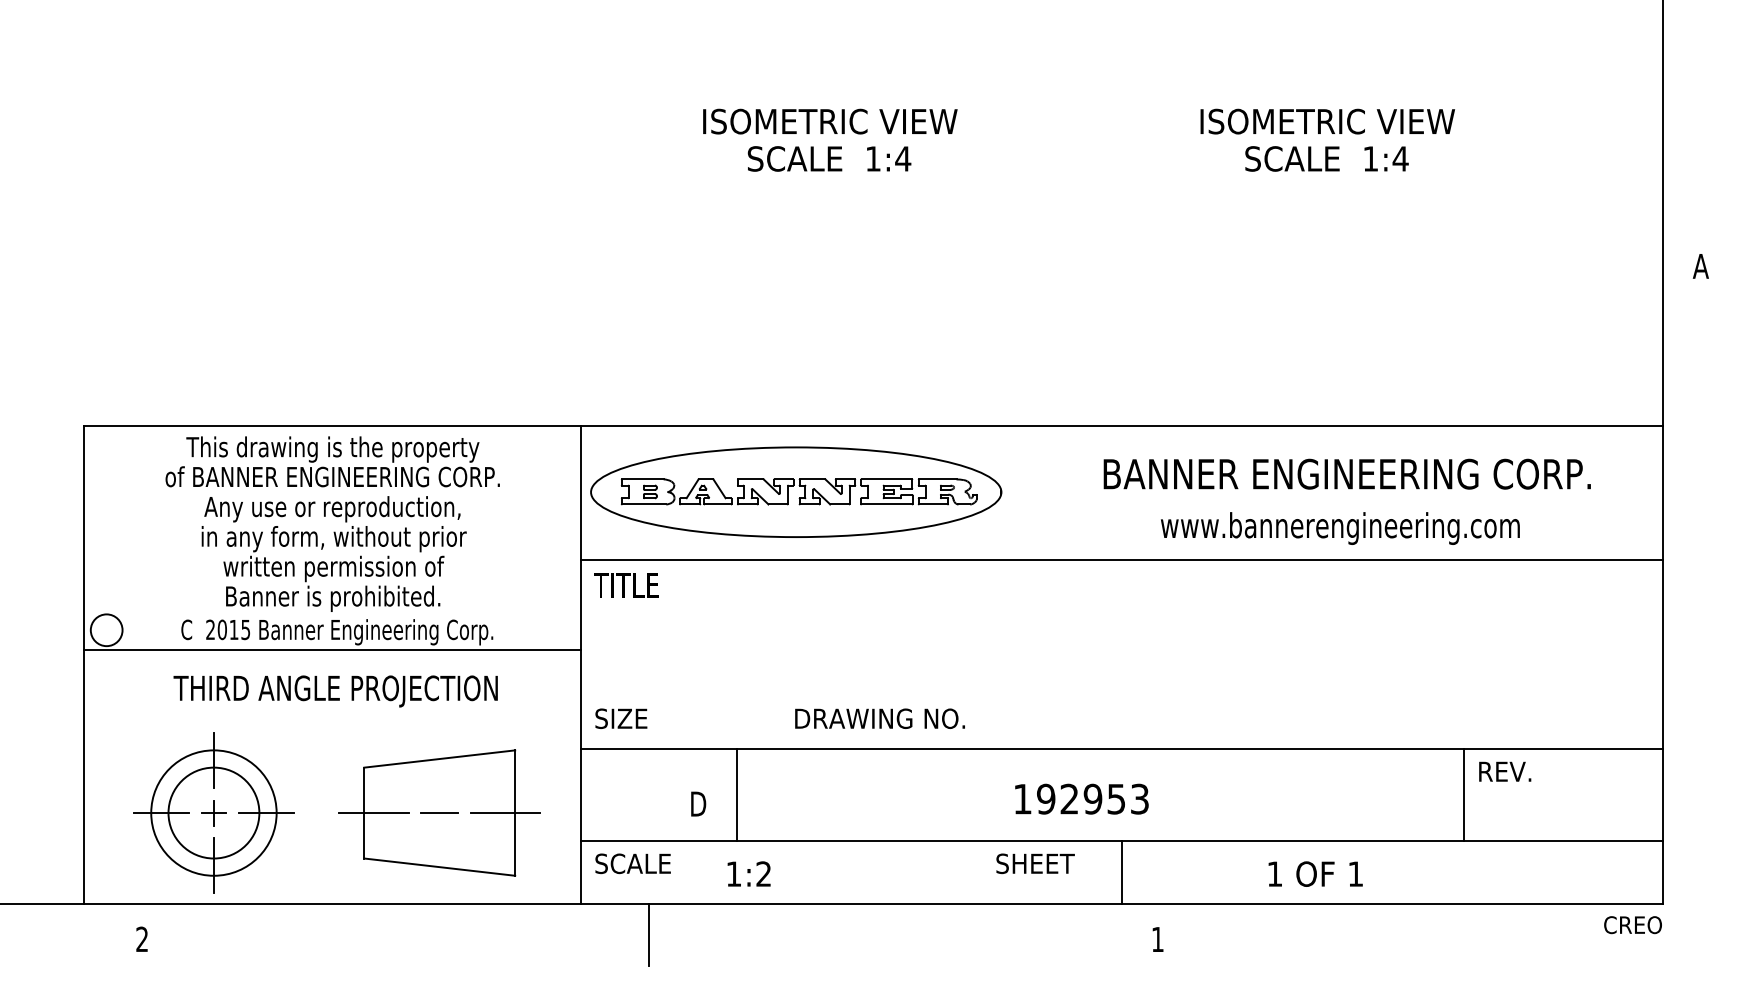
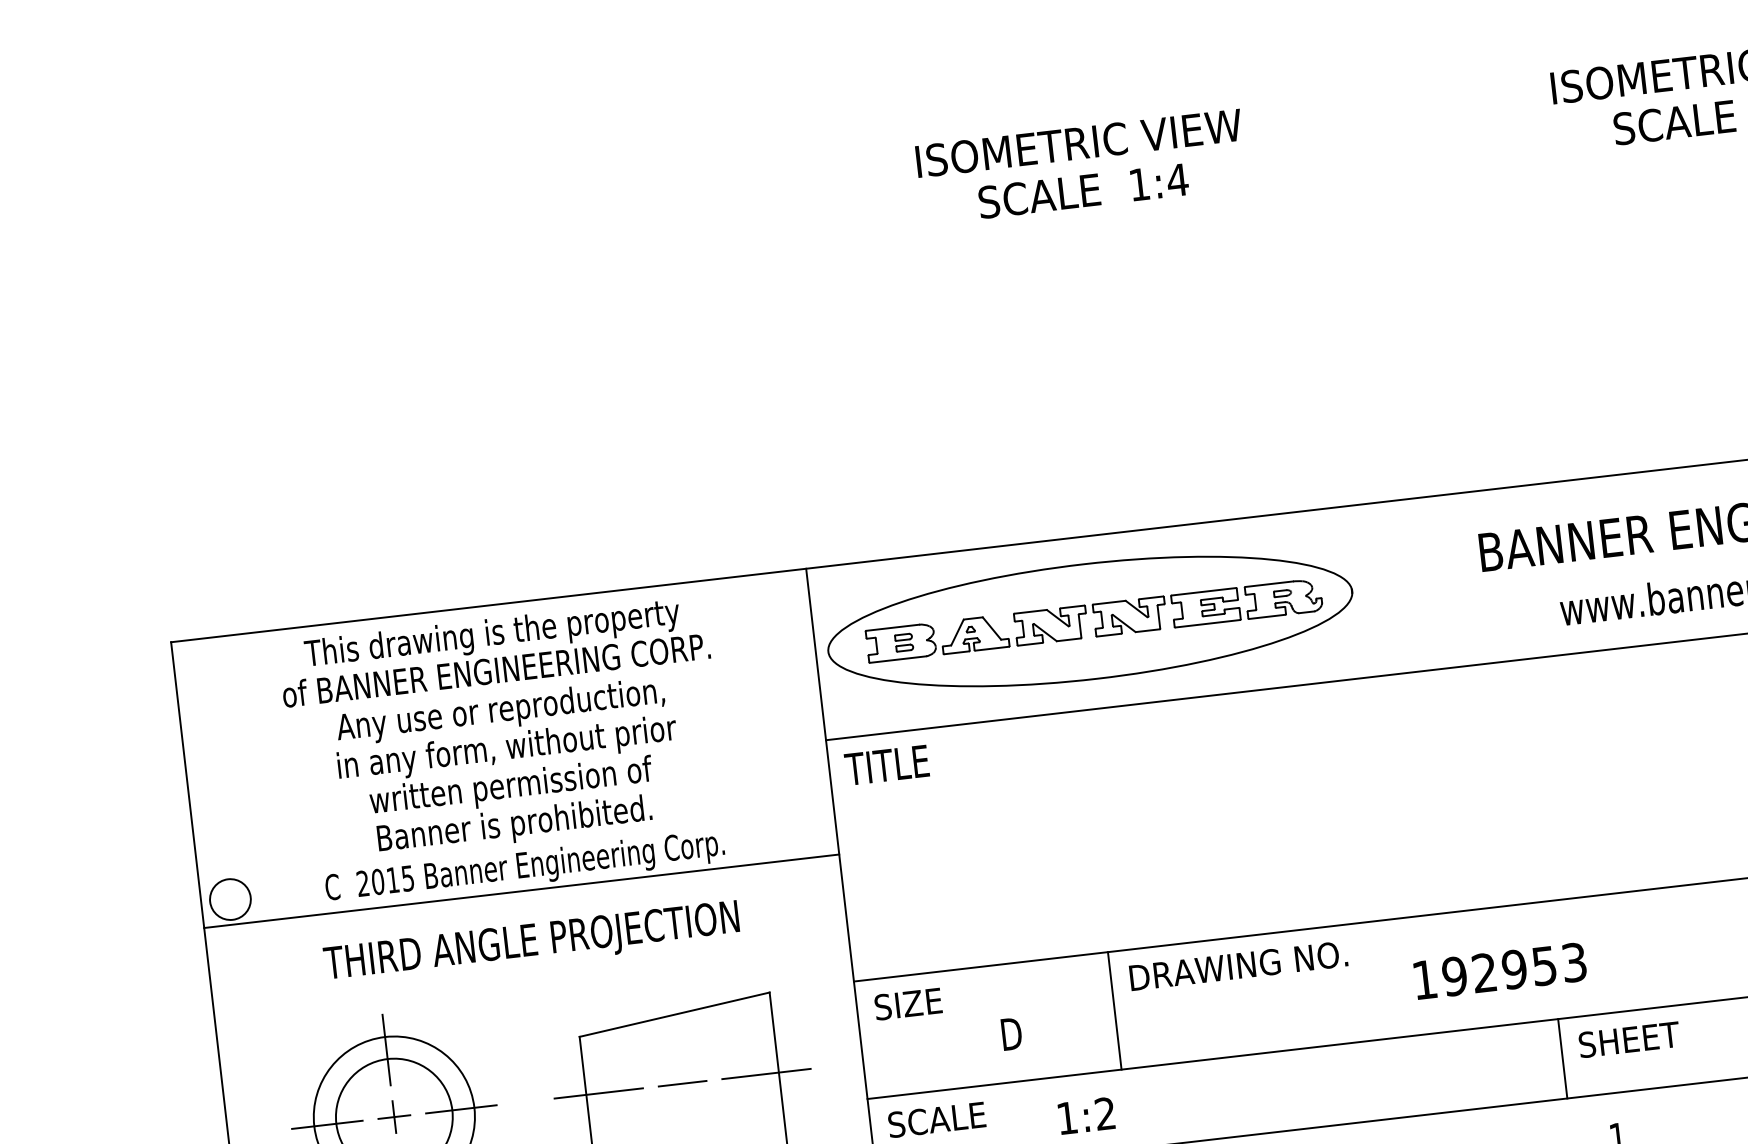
text: (621, 718) -> (908, 1003), moved
text: (879, 718) -> (1237, 965), moved
line: (737, 795) -> (1115, 1010), moved
text: (1035, 863) -> (1629, 1039), moved

